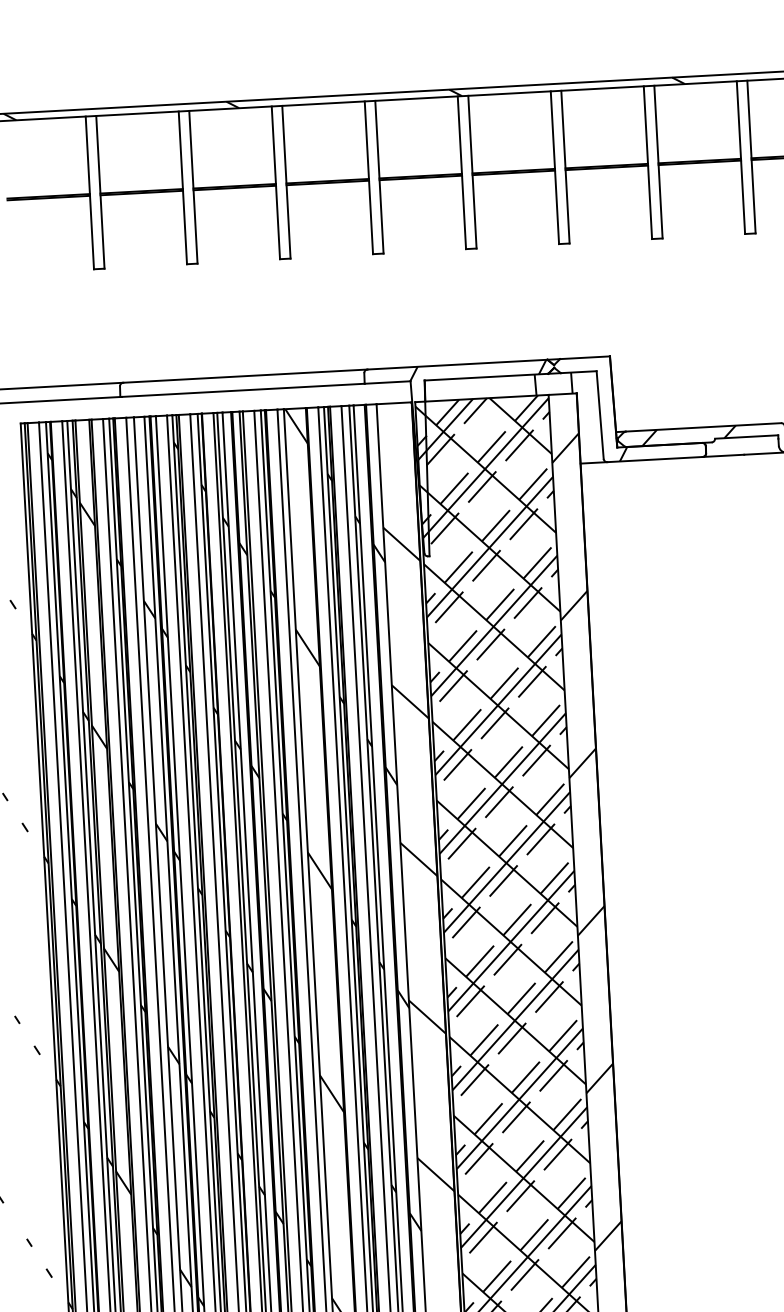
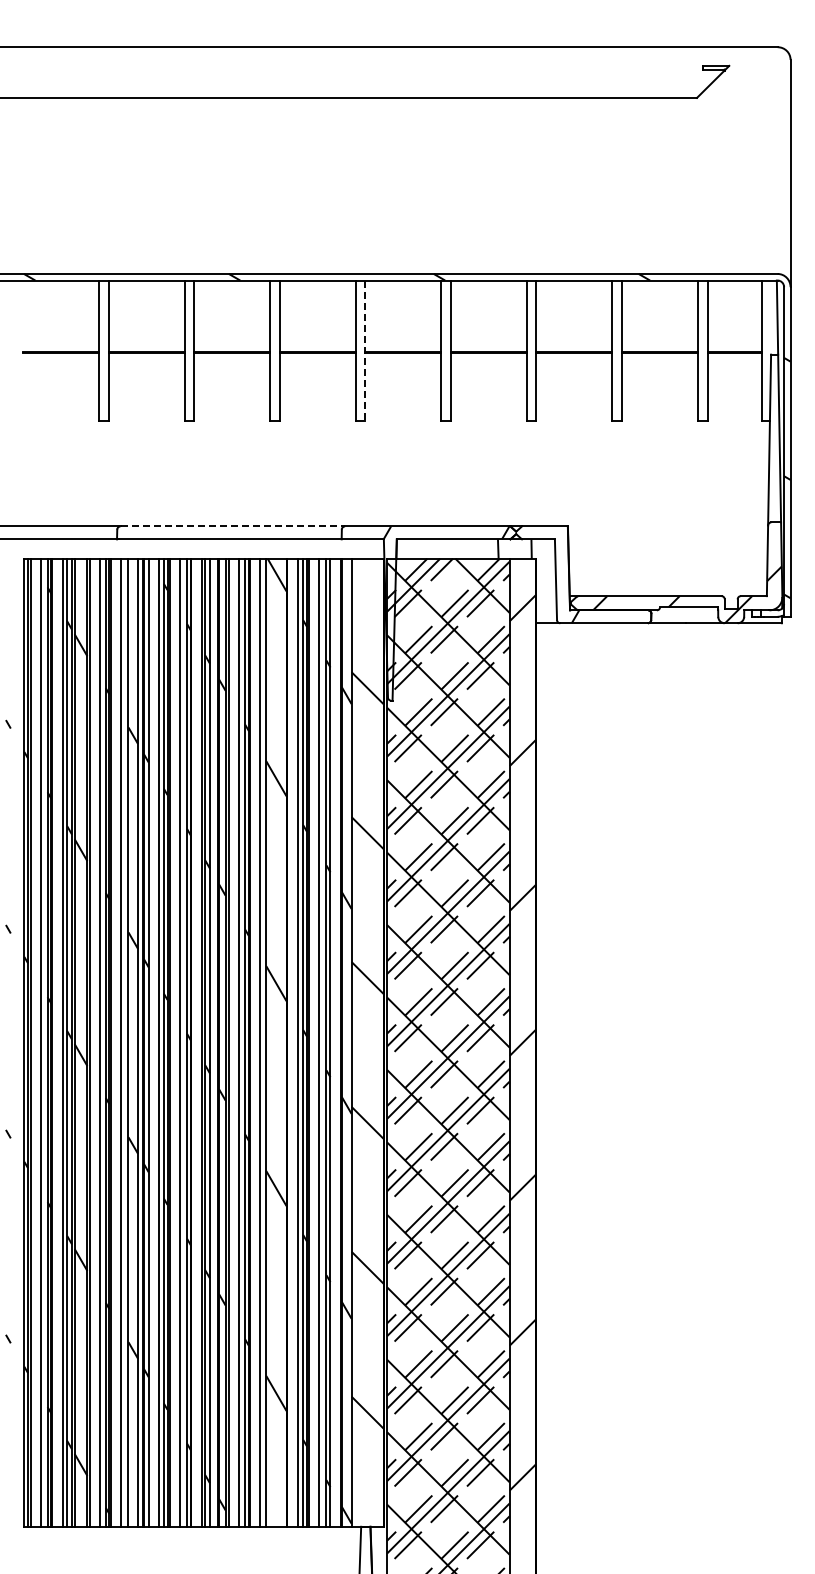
line: (379, 178) -> (365, 351), solid -> dashed
line: (246, 376) -> (233, 526), solid -> dashed

